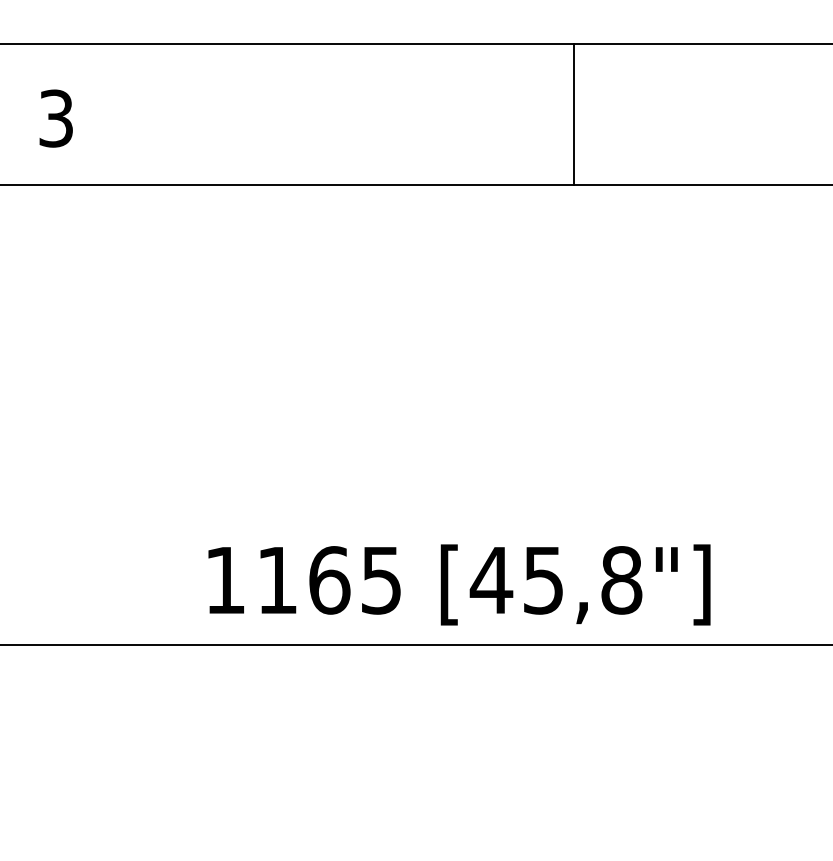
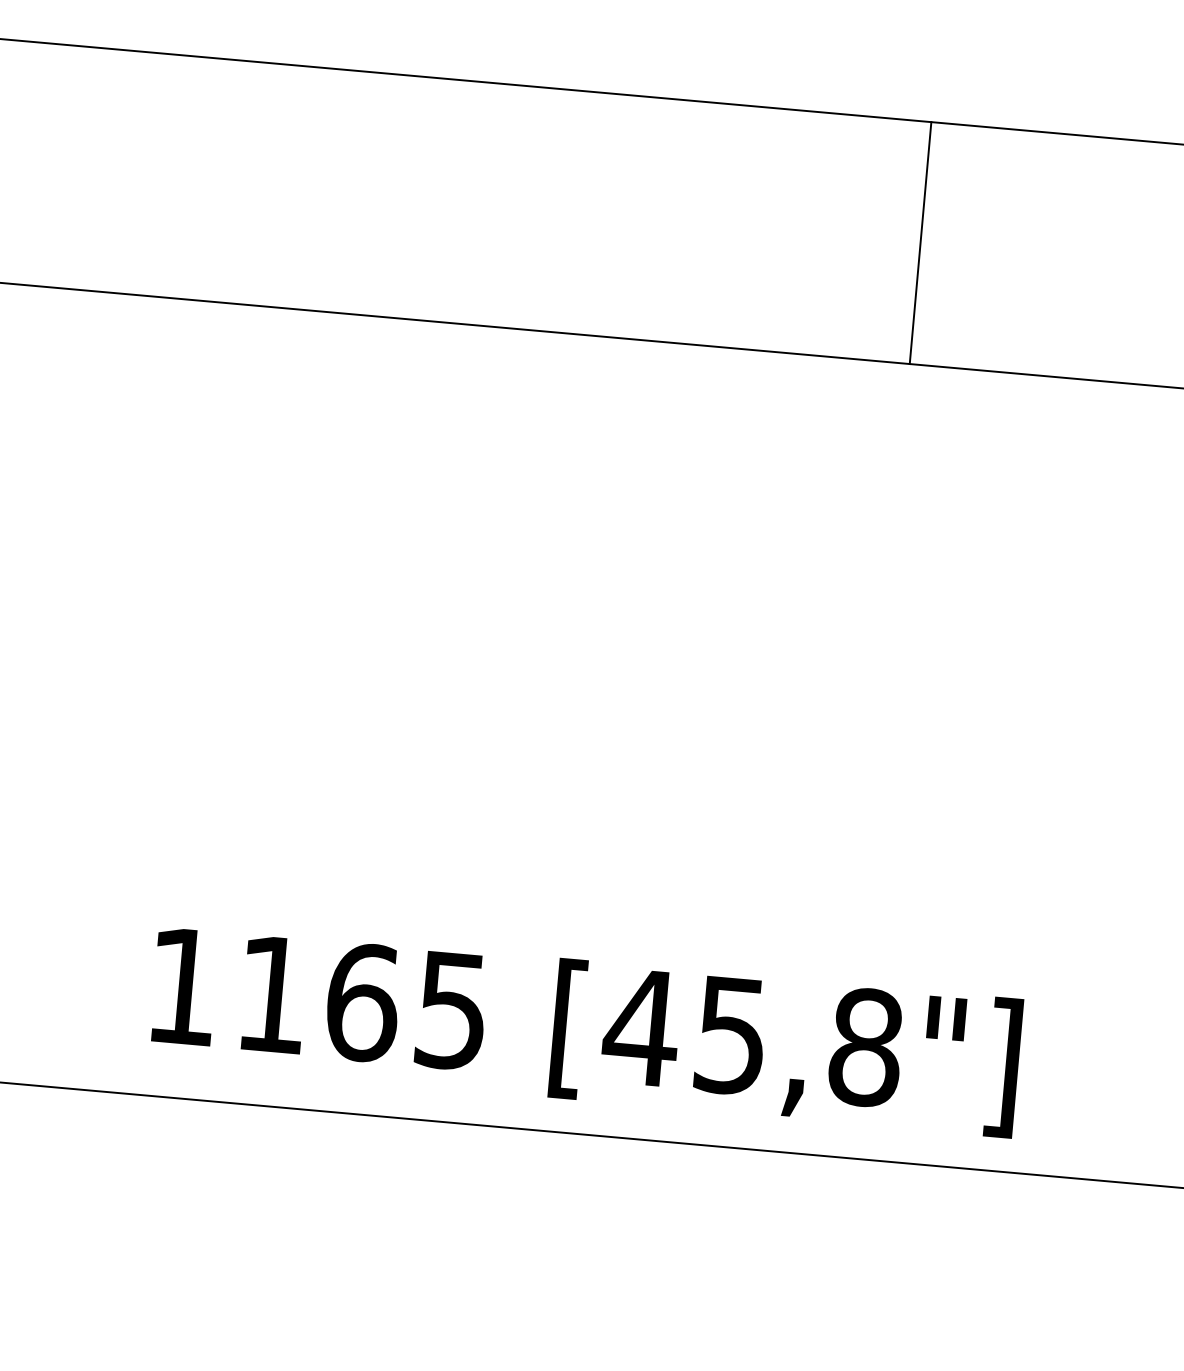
line: (573, 114) -> (919, 243), moved

